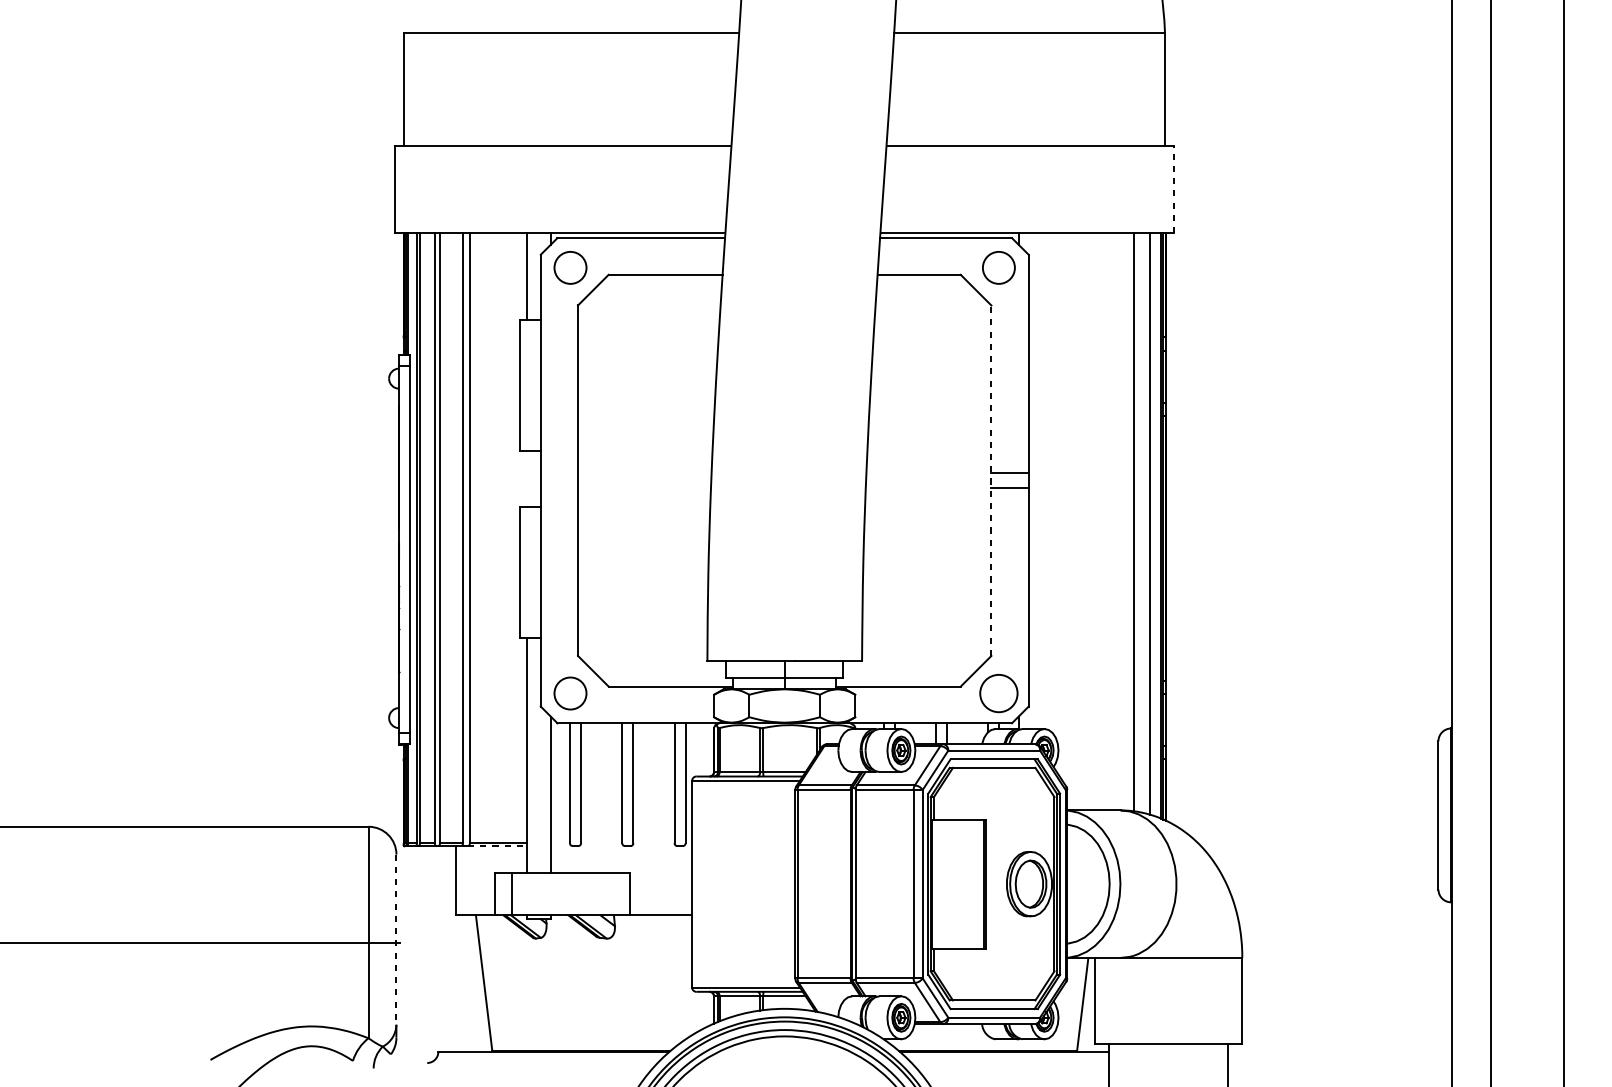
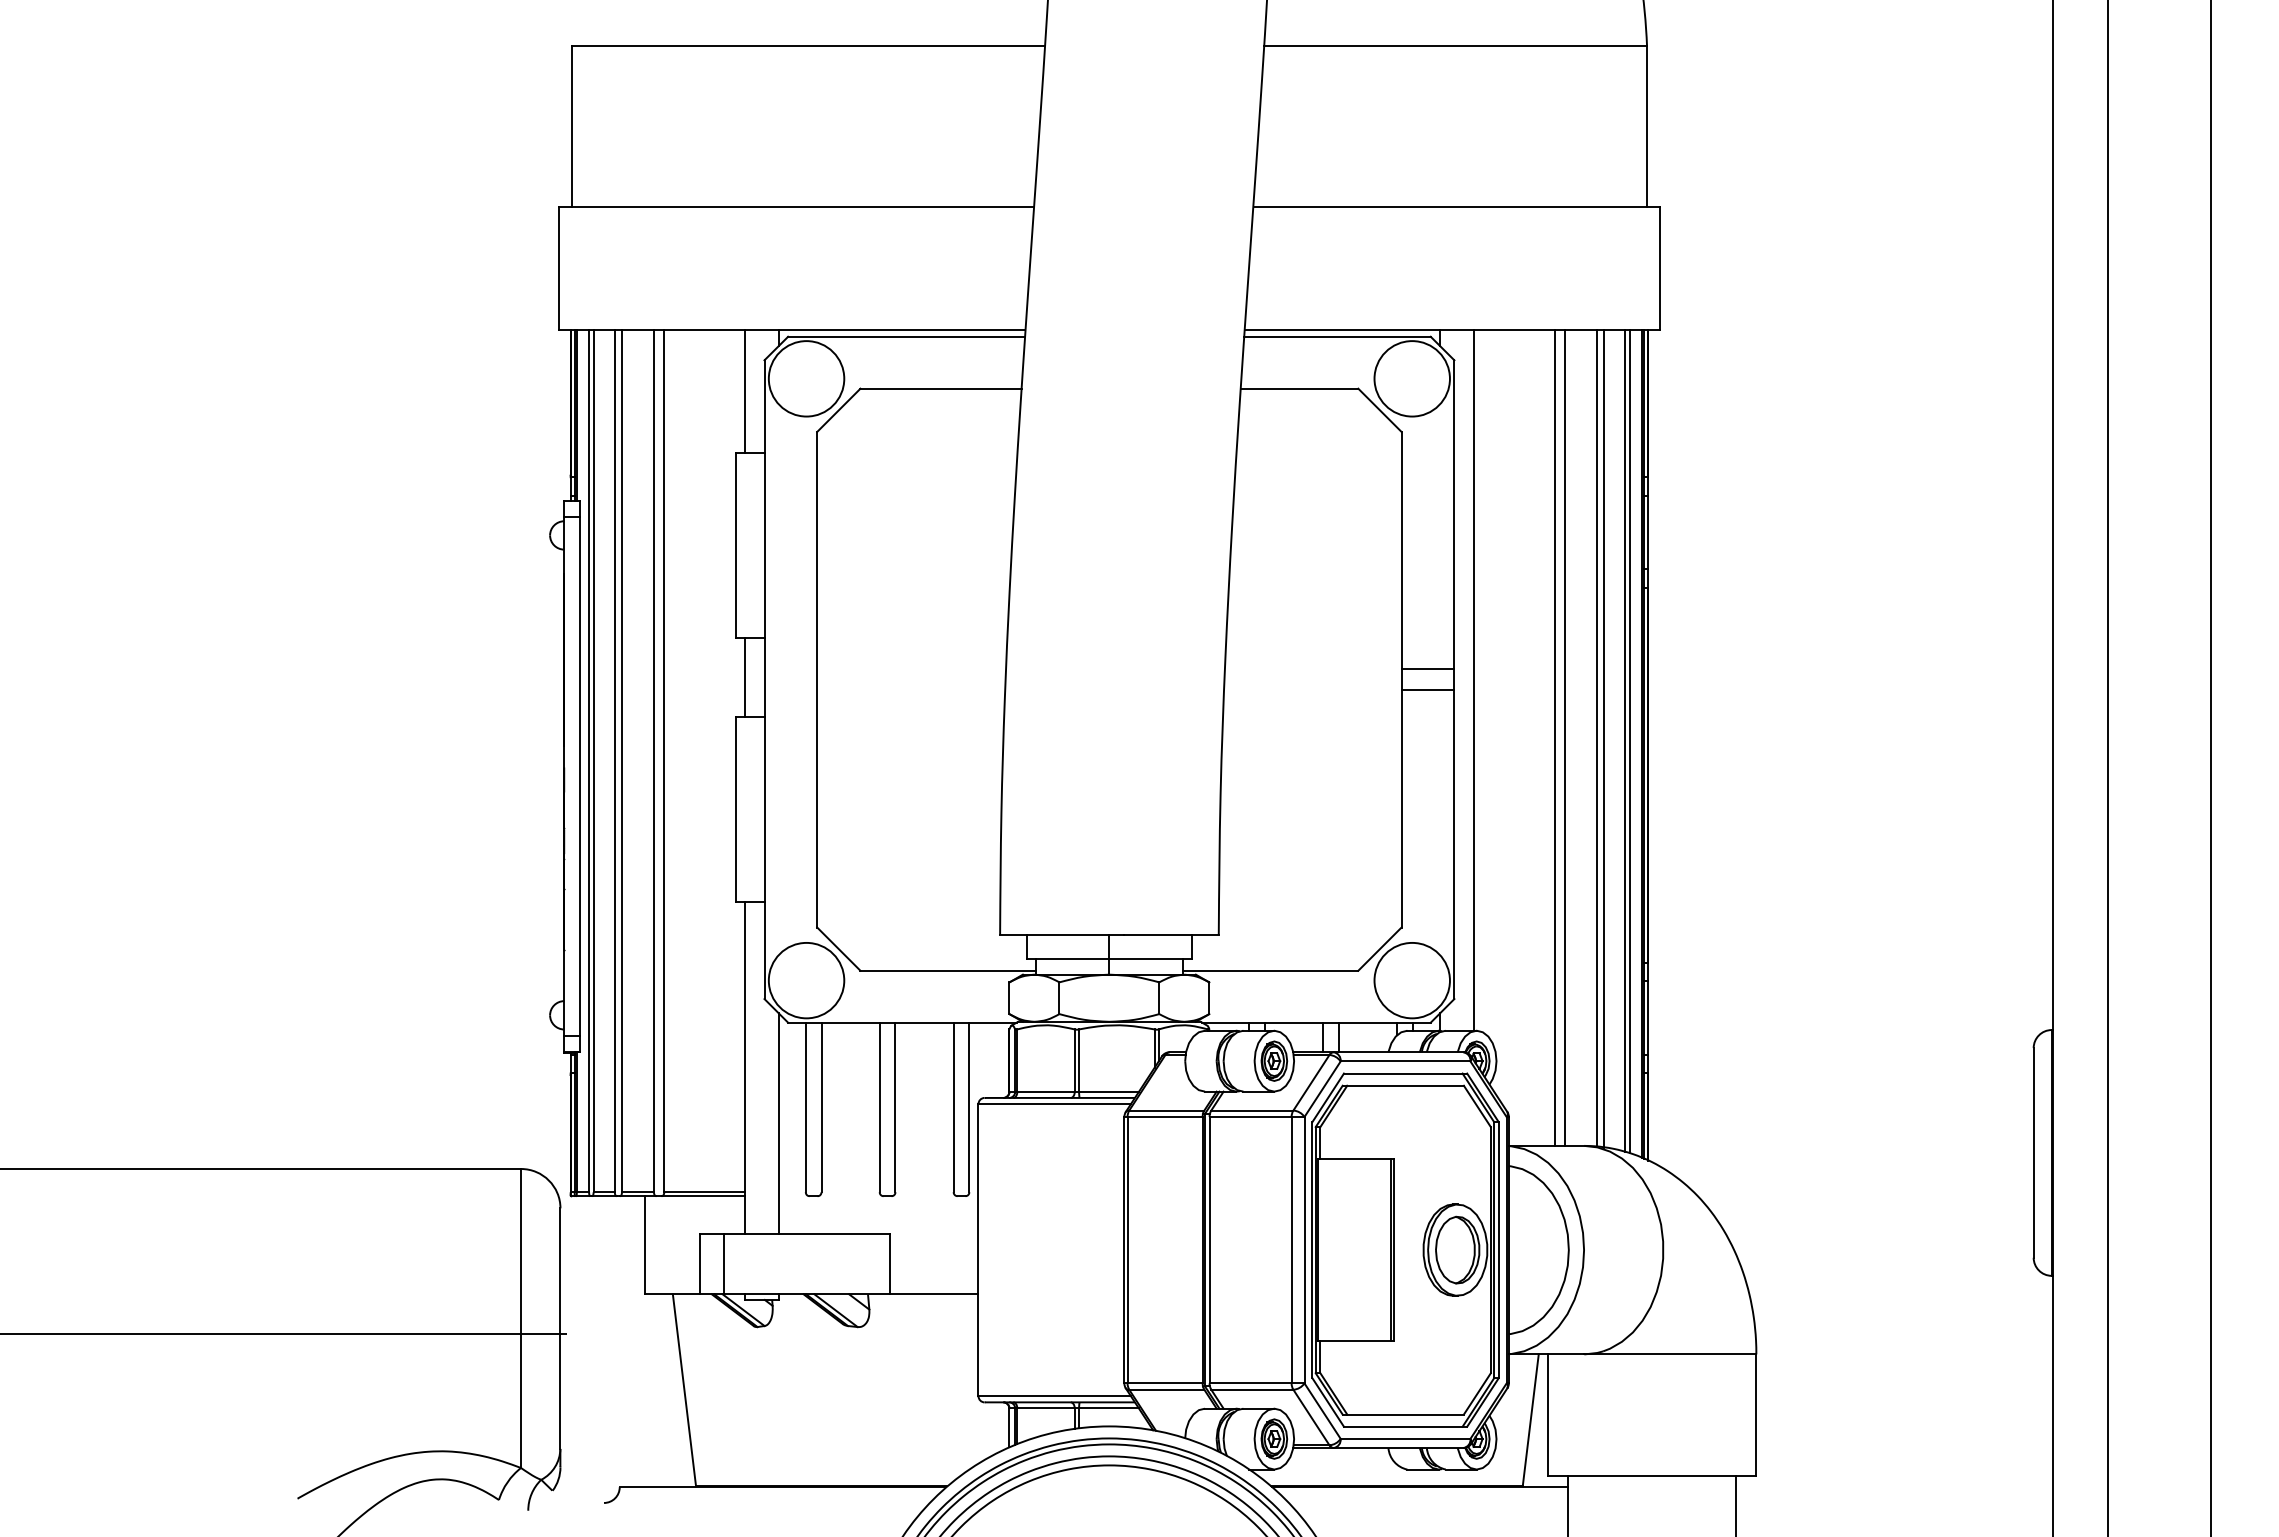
line: (1174, 189) -> (1660, 267), dashed -> solid
circle: (570, 267) -> (806, 378), size x1.67
circle: (998, 267) -> (1411, 378), size x1.67
line: (526, 479) -> (744, 677), added
line: (991, 480) -> (1401, 679), dashed -> solid
line: (1042, 480) -> (1474, 679), added
line: (1099, 521) -> (1554, 737), added
line: (1106, 521) -> (1564, 737), added
line: (1129, 521) -> (1596, 737), added
line: (1152, 524) -> (1629, 741), added
circle: (570, 693) -> (806, 980), size x1.67
circle: (998, 693) -> (1411, 980), size x1.43
line: (497, 846) -> (703, 1196), dashed -> solid
line: (396, 940) -> (560, 1329), dashed -> solid

